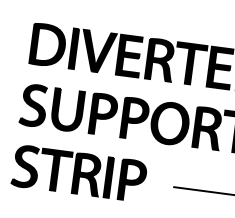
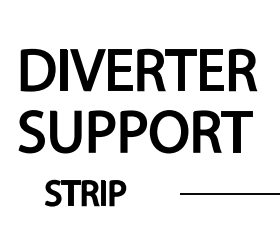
part: (79, 172) -> (85, 192), size x0.6

